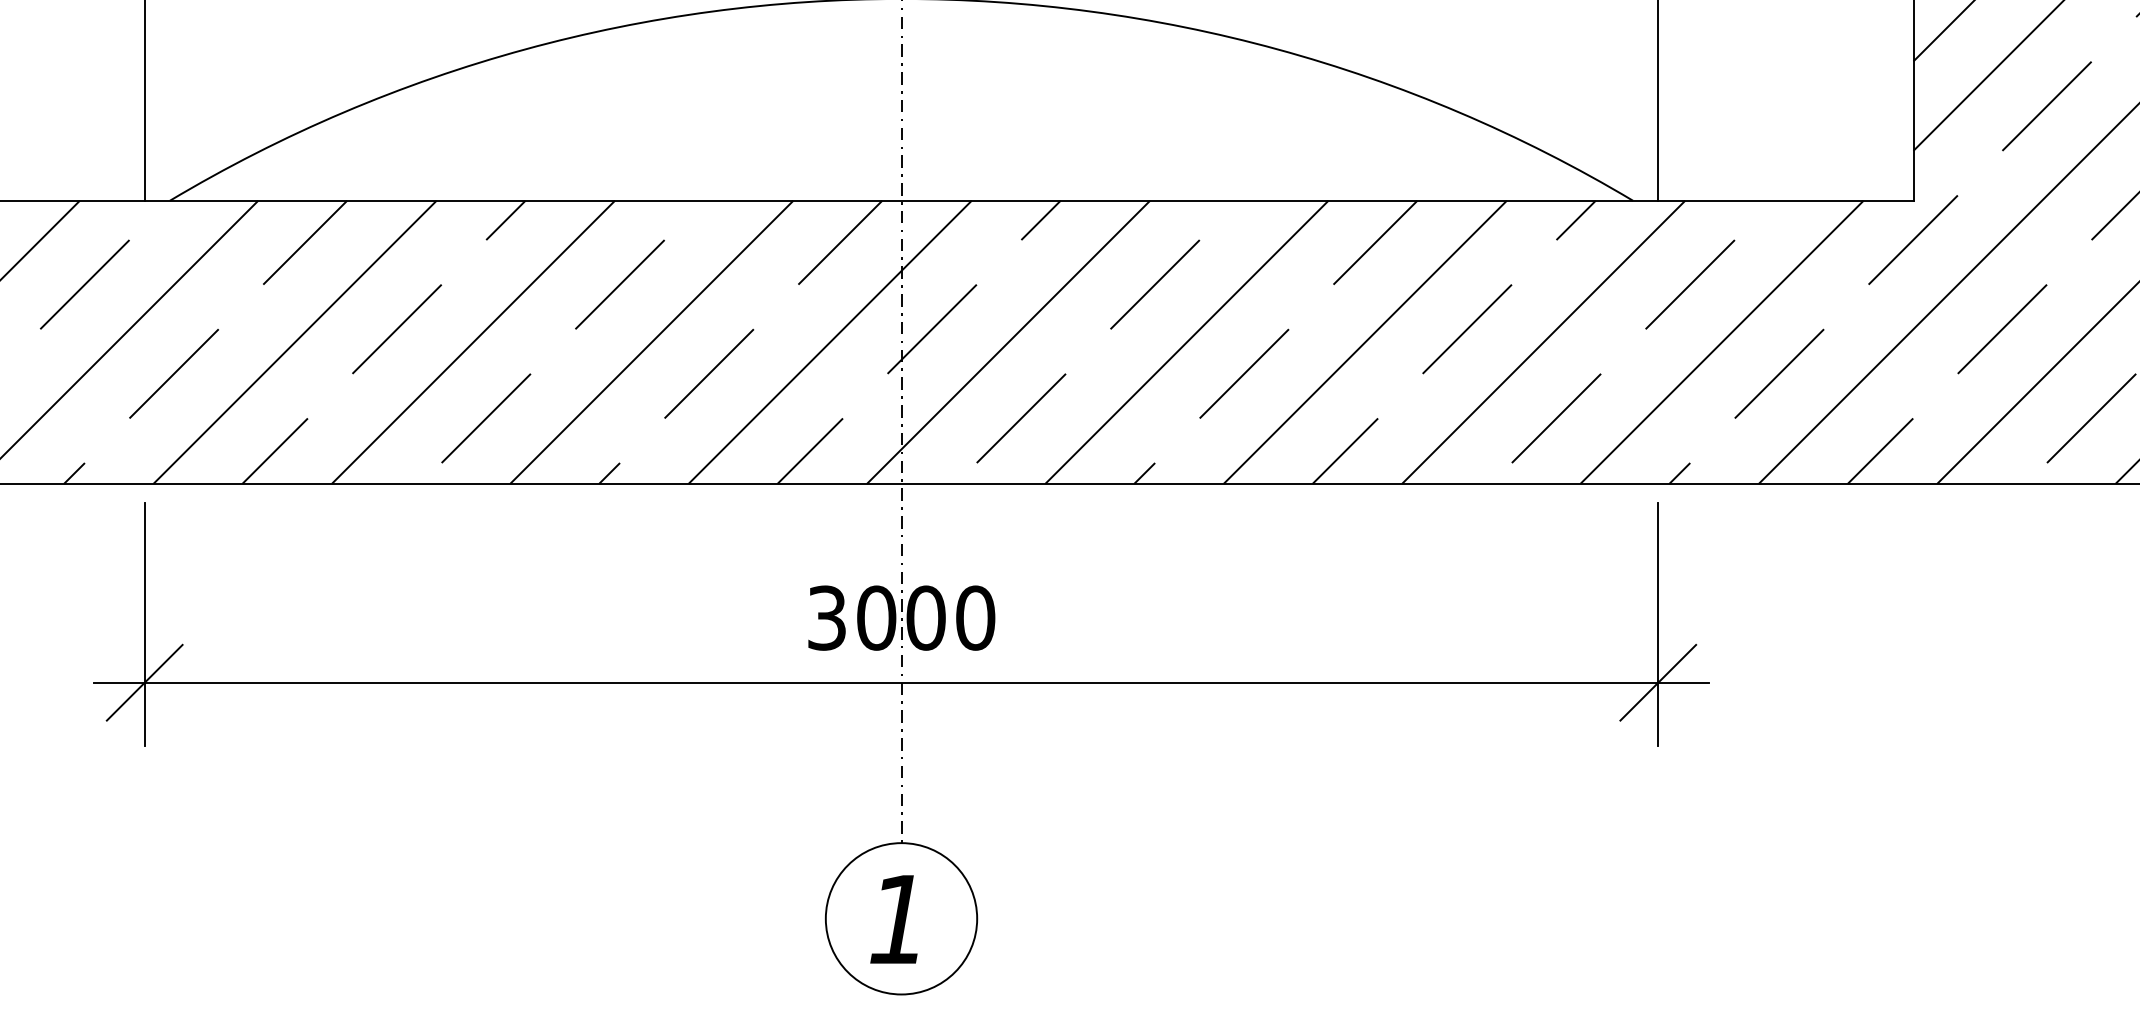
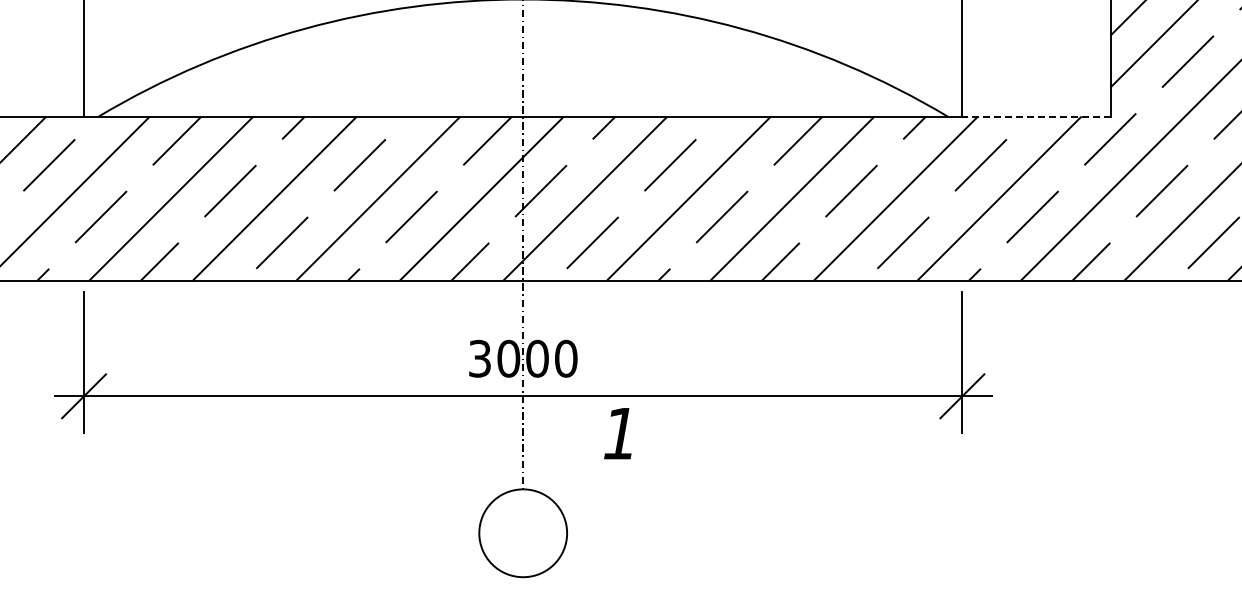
line: (1784, 200) -> (1035, 116), solid -> dashed
text: (893, 919) -> (617, 433), moved

